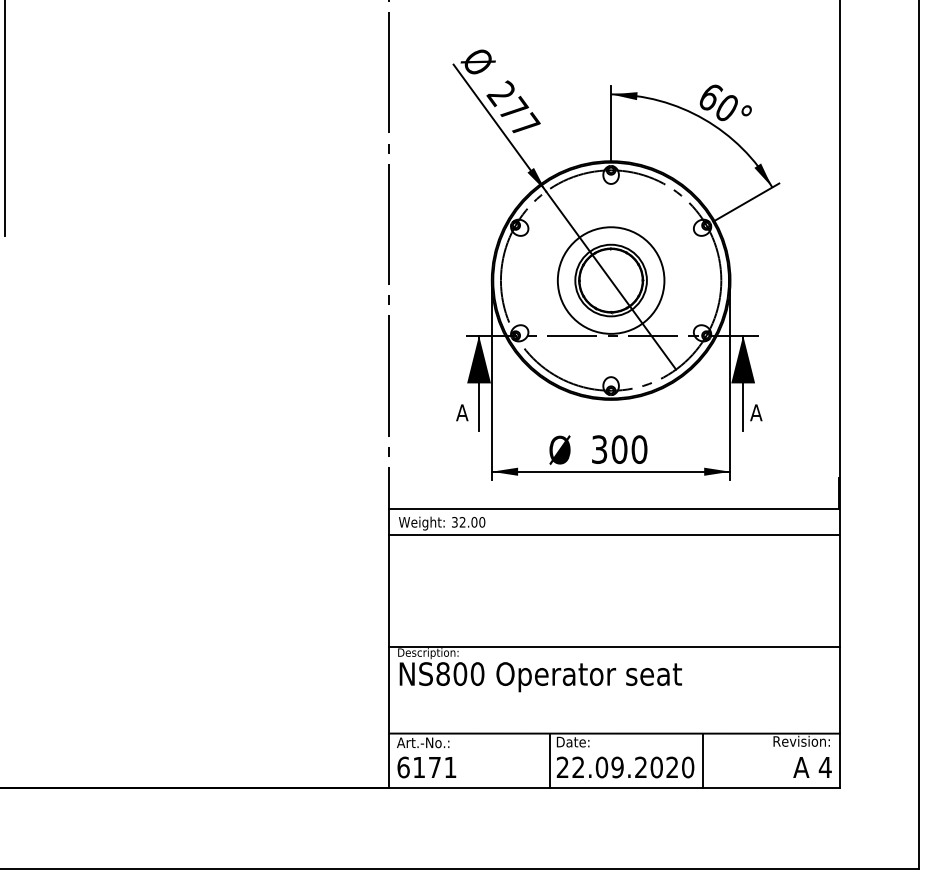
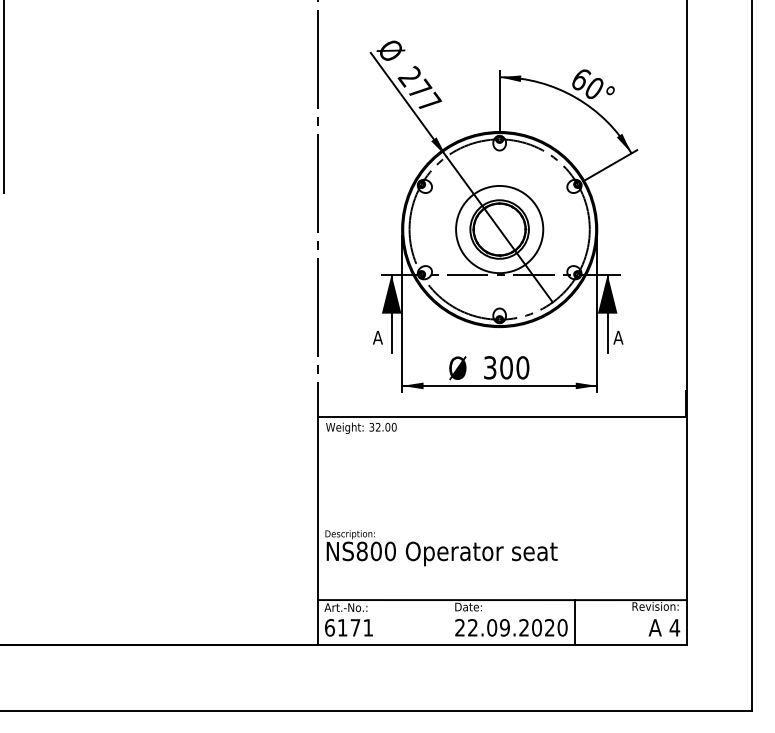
line: (614, 534) -> (502, 437), removed
line: (614, 647) -> (502, 529), removed
line: (549, 760) -> (449, 622), removed

